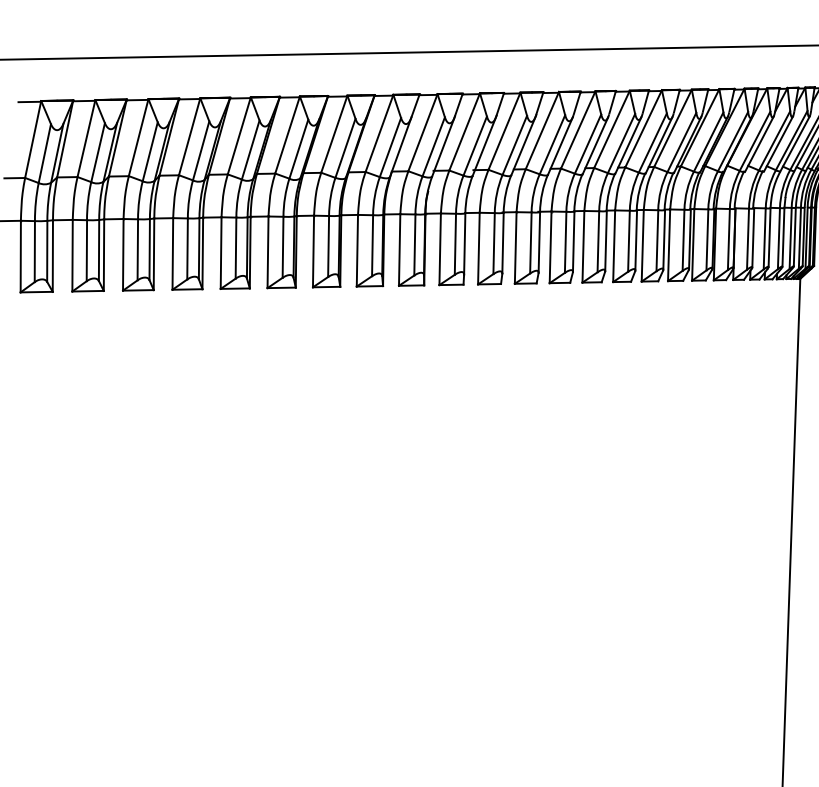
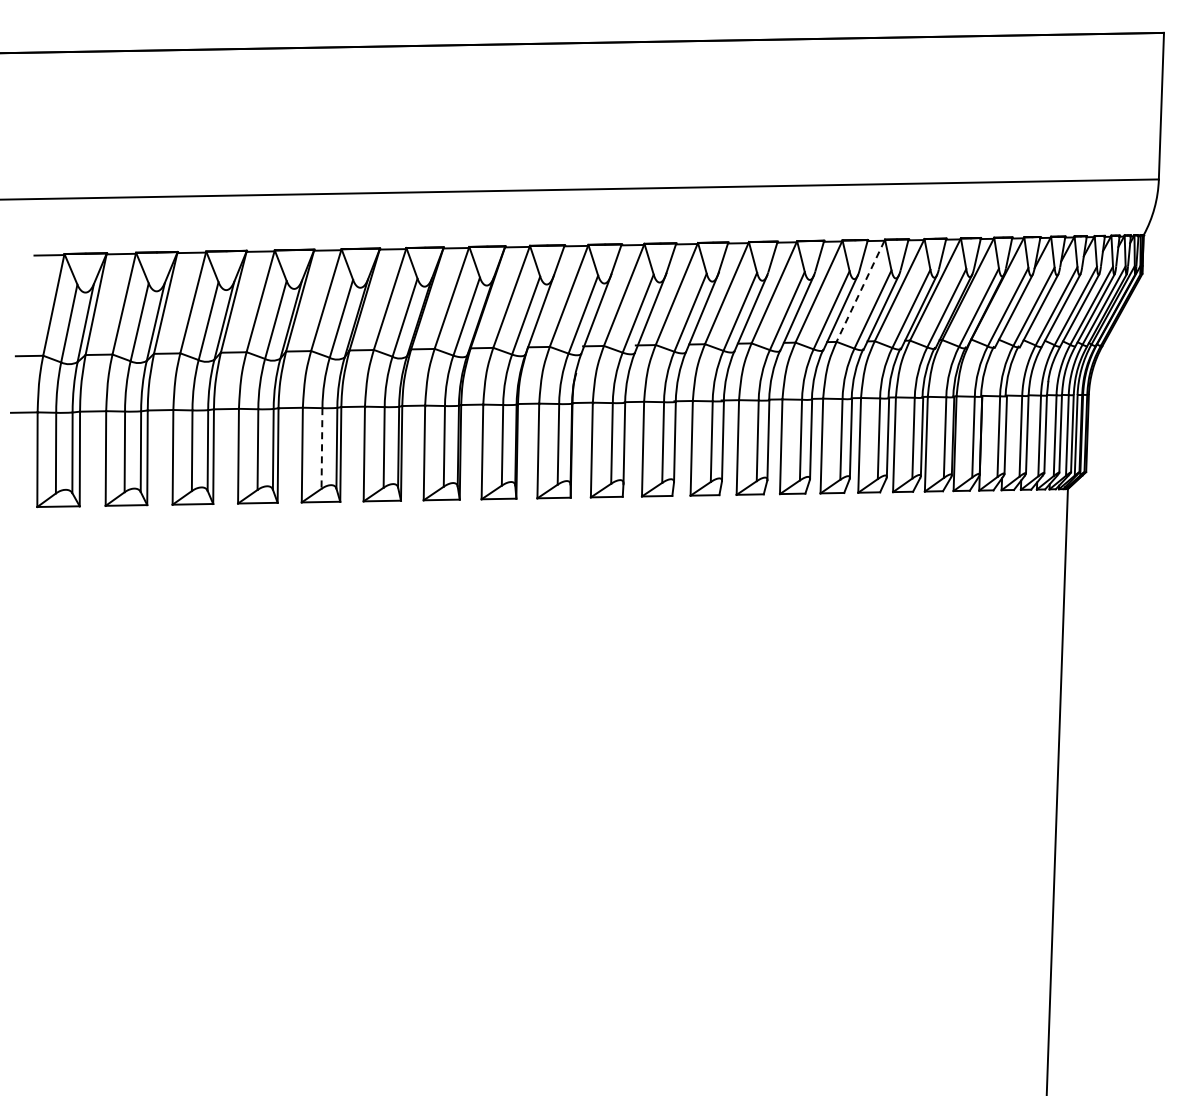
line: (643, 129) -> (860, 291), solid -> dashed
line: (235, 248) -> (321, 448), solid -> dashed

